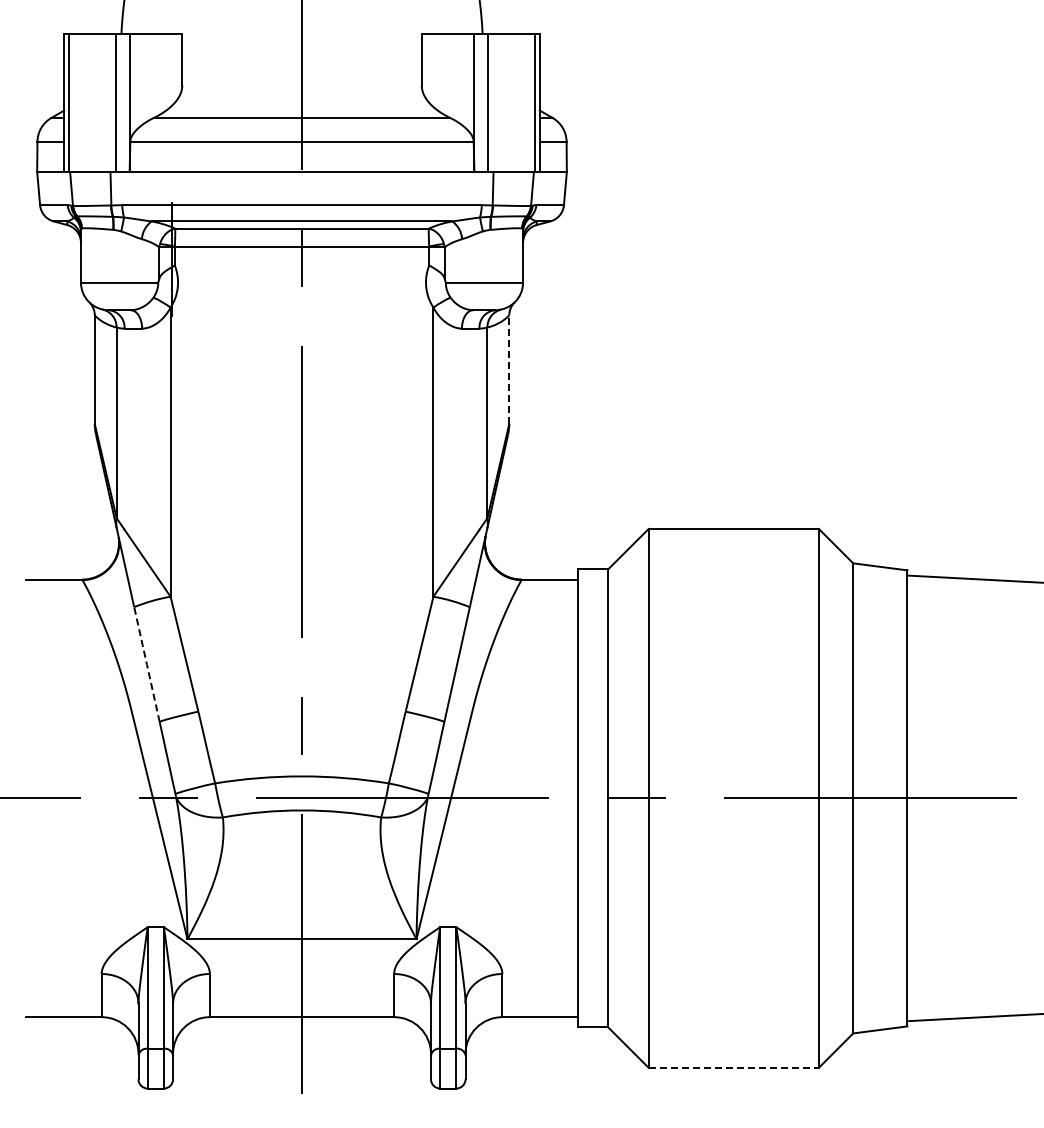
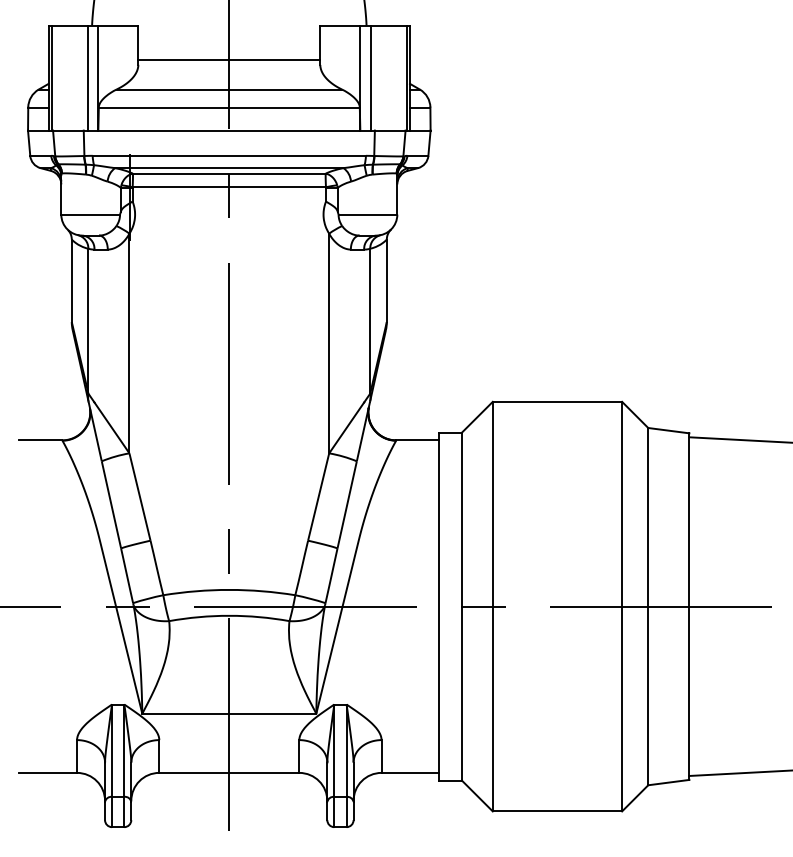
line: (301, 79) -> (228, 60), added
line: (509, 369) -> (387, 280), dashed -> solid
line: (146, 664) -> (111, 504), dashed -> solid
line: (734, 1067) -> (558, 811), dashed -> solid

